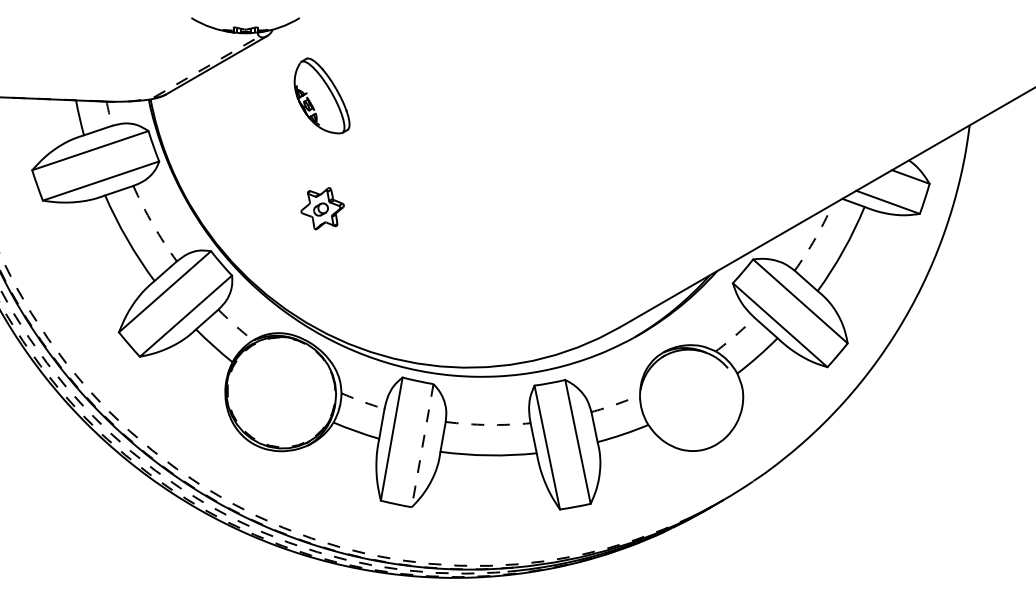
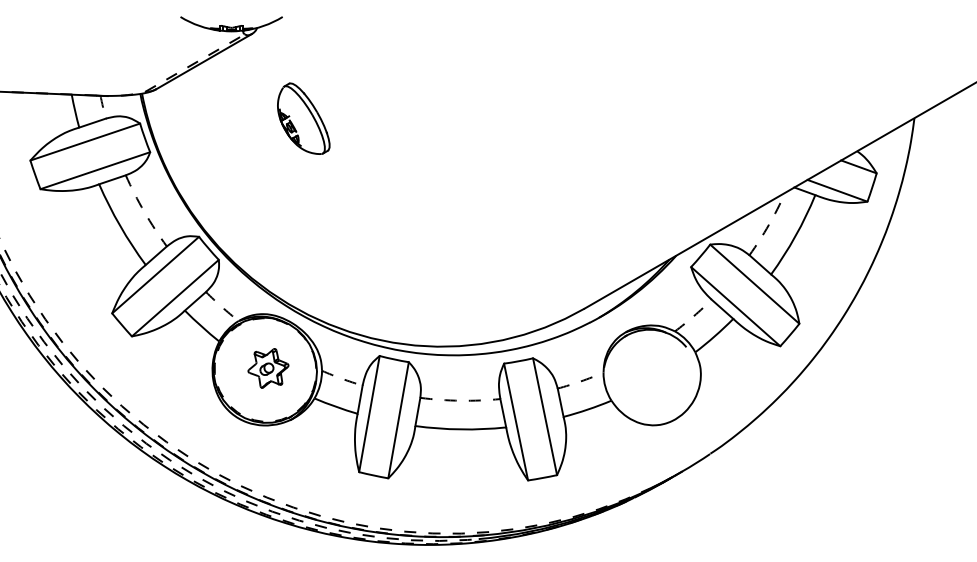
part: (321, 95) -> (303, 118), moved
part: (322, 208) -> (268, 368), moved
line: (422, 445) -> (398, 420), dashed -> solid

